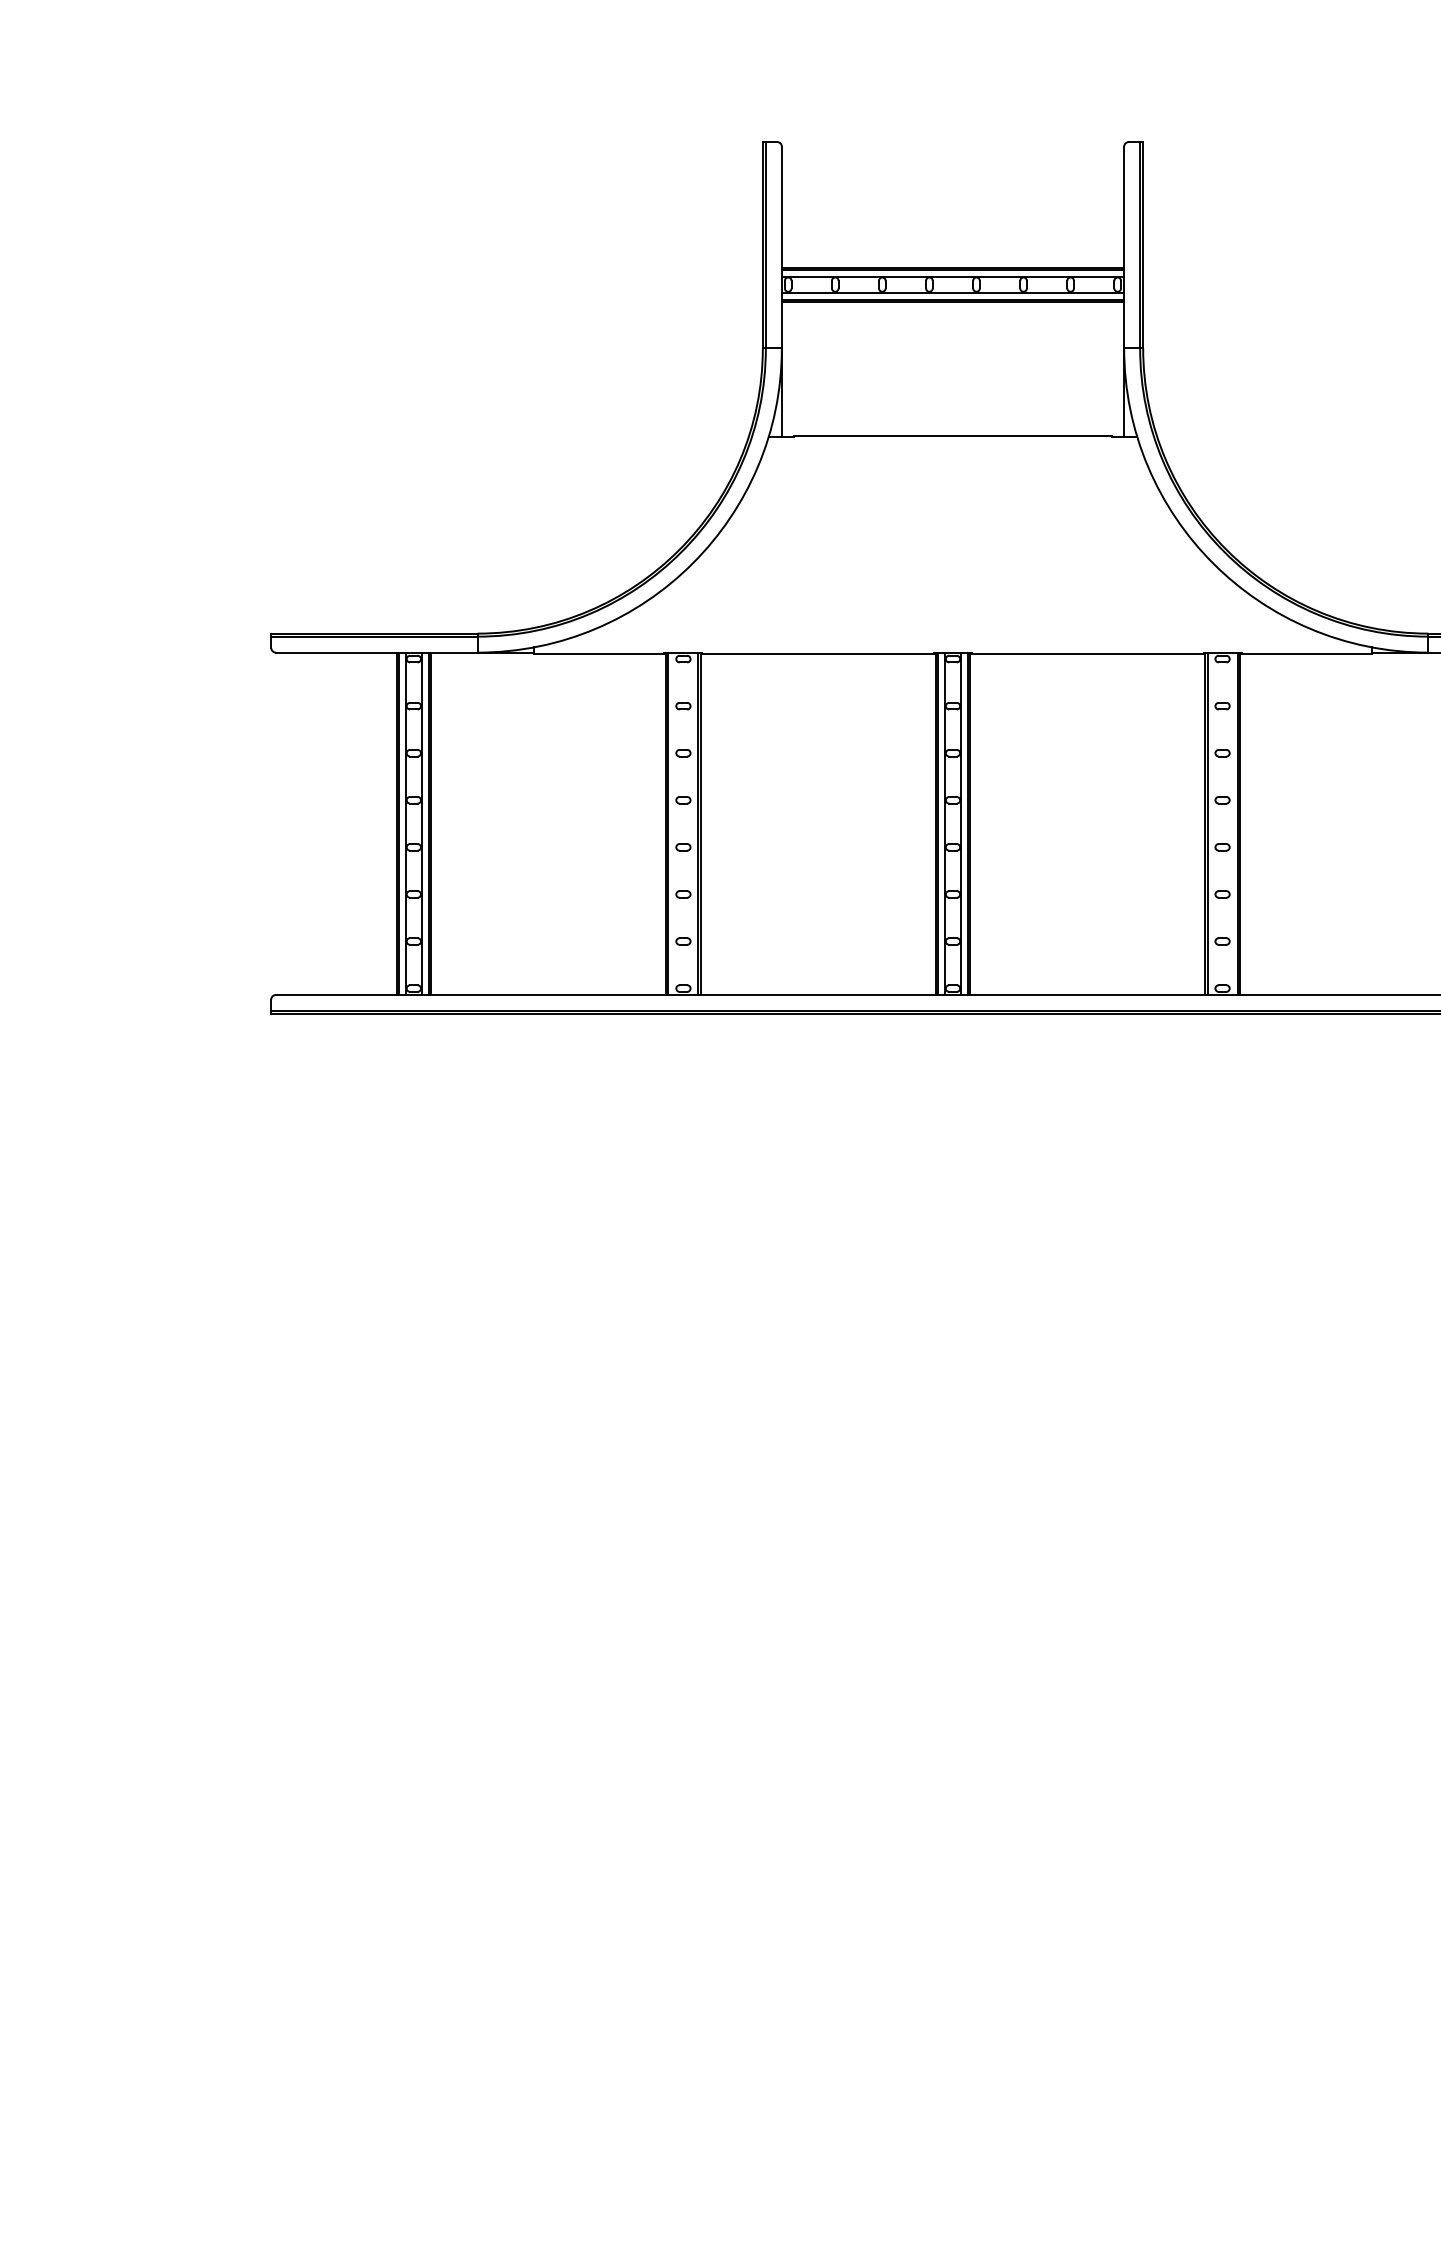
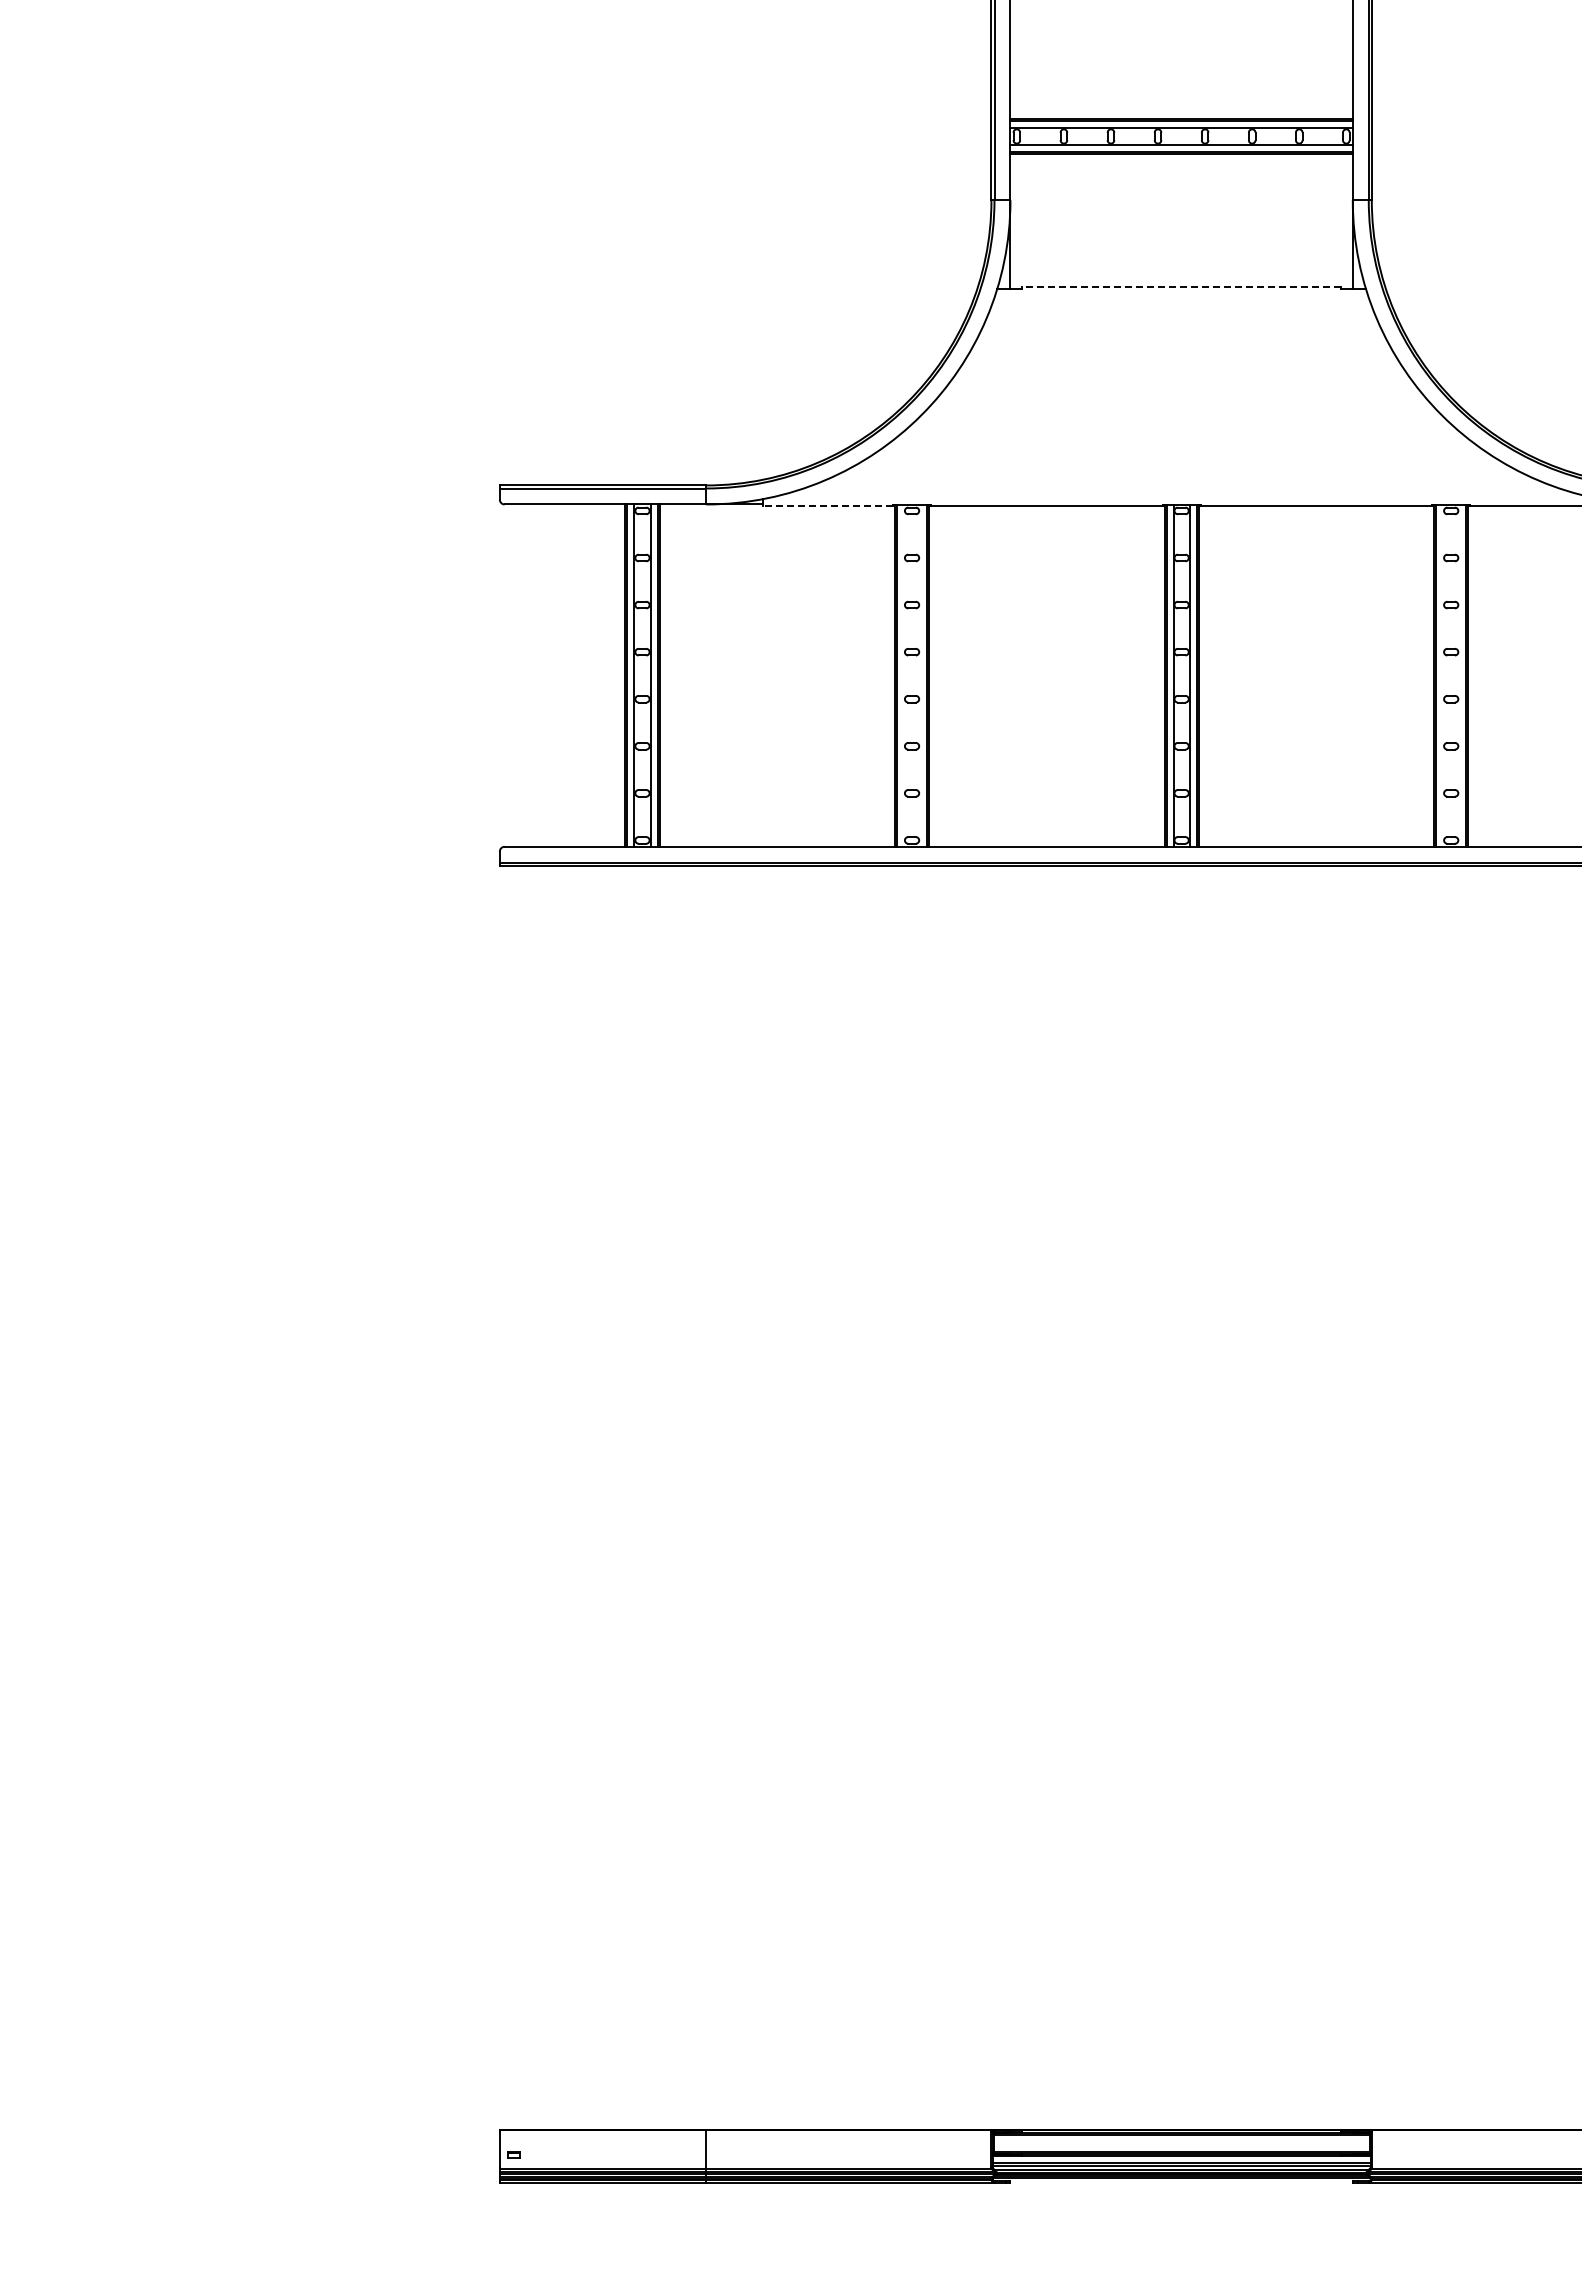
line: (952, 435) -> (1181, 287), solid -> dashed
line: (598, 653) -> (827, 505), solid -> dashed

